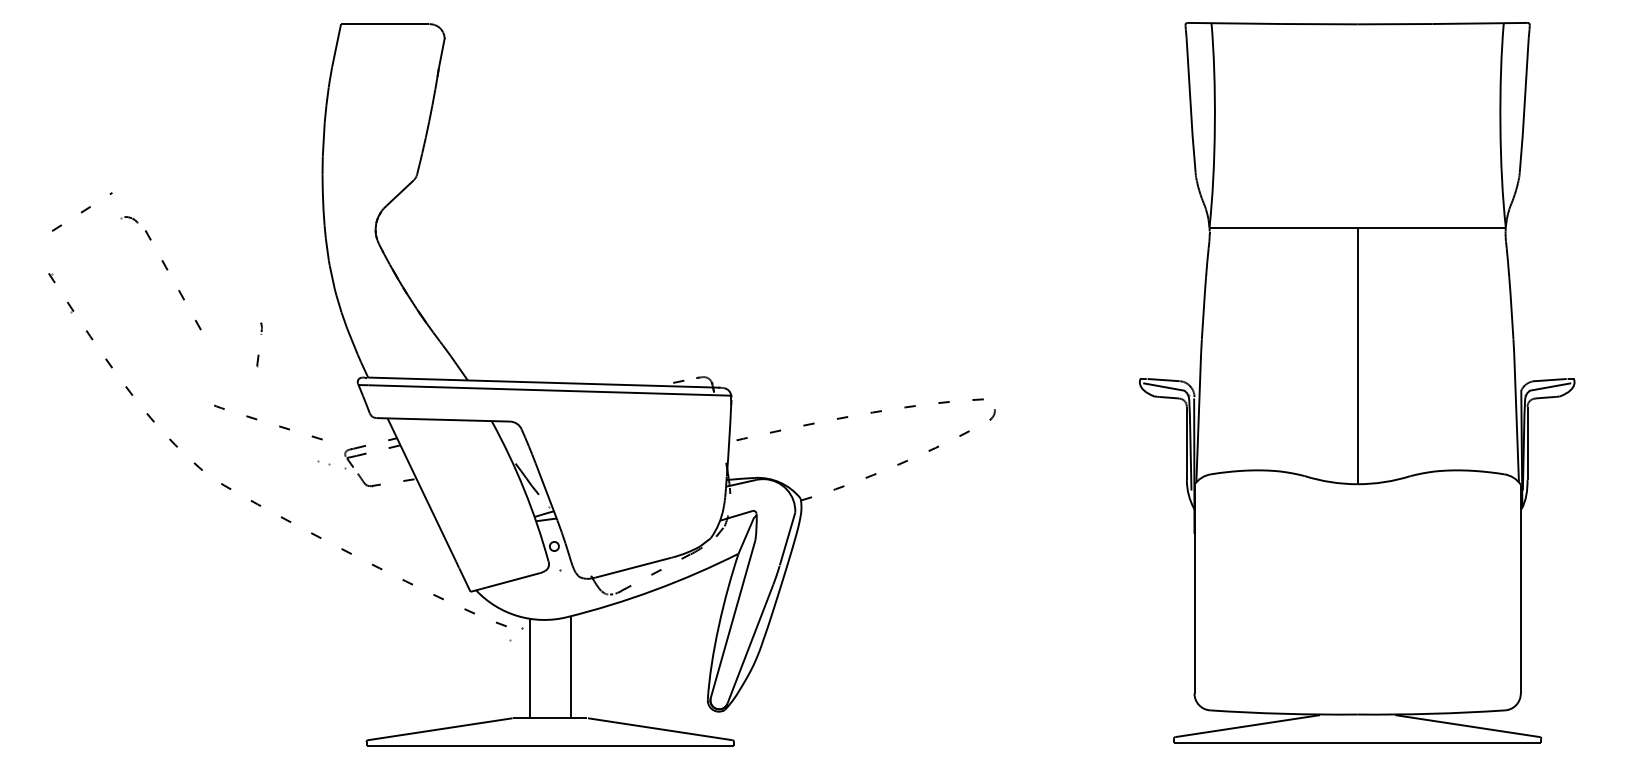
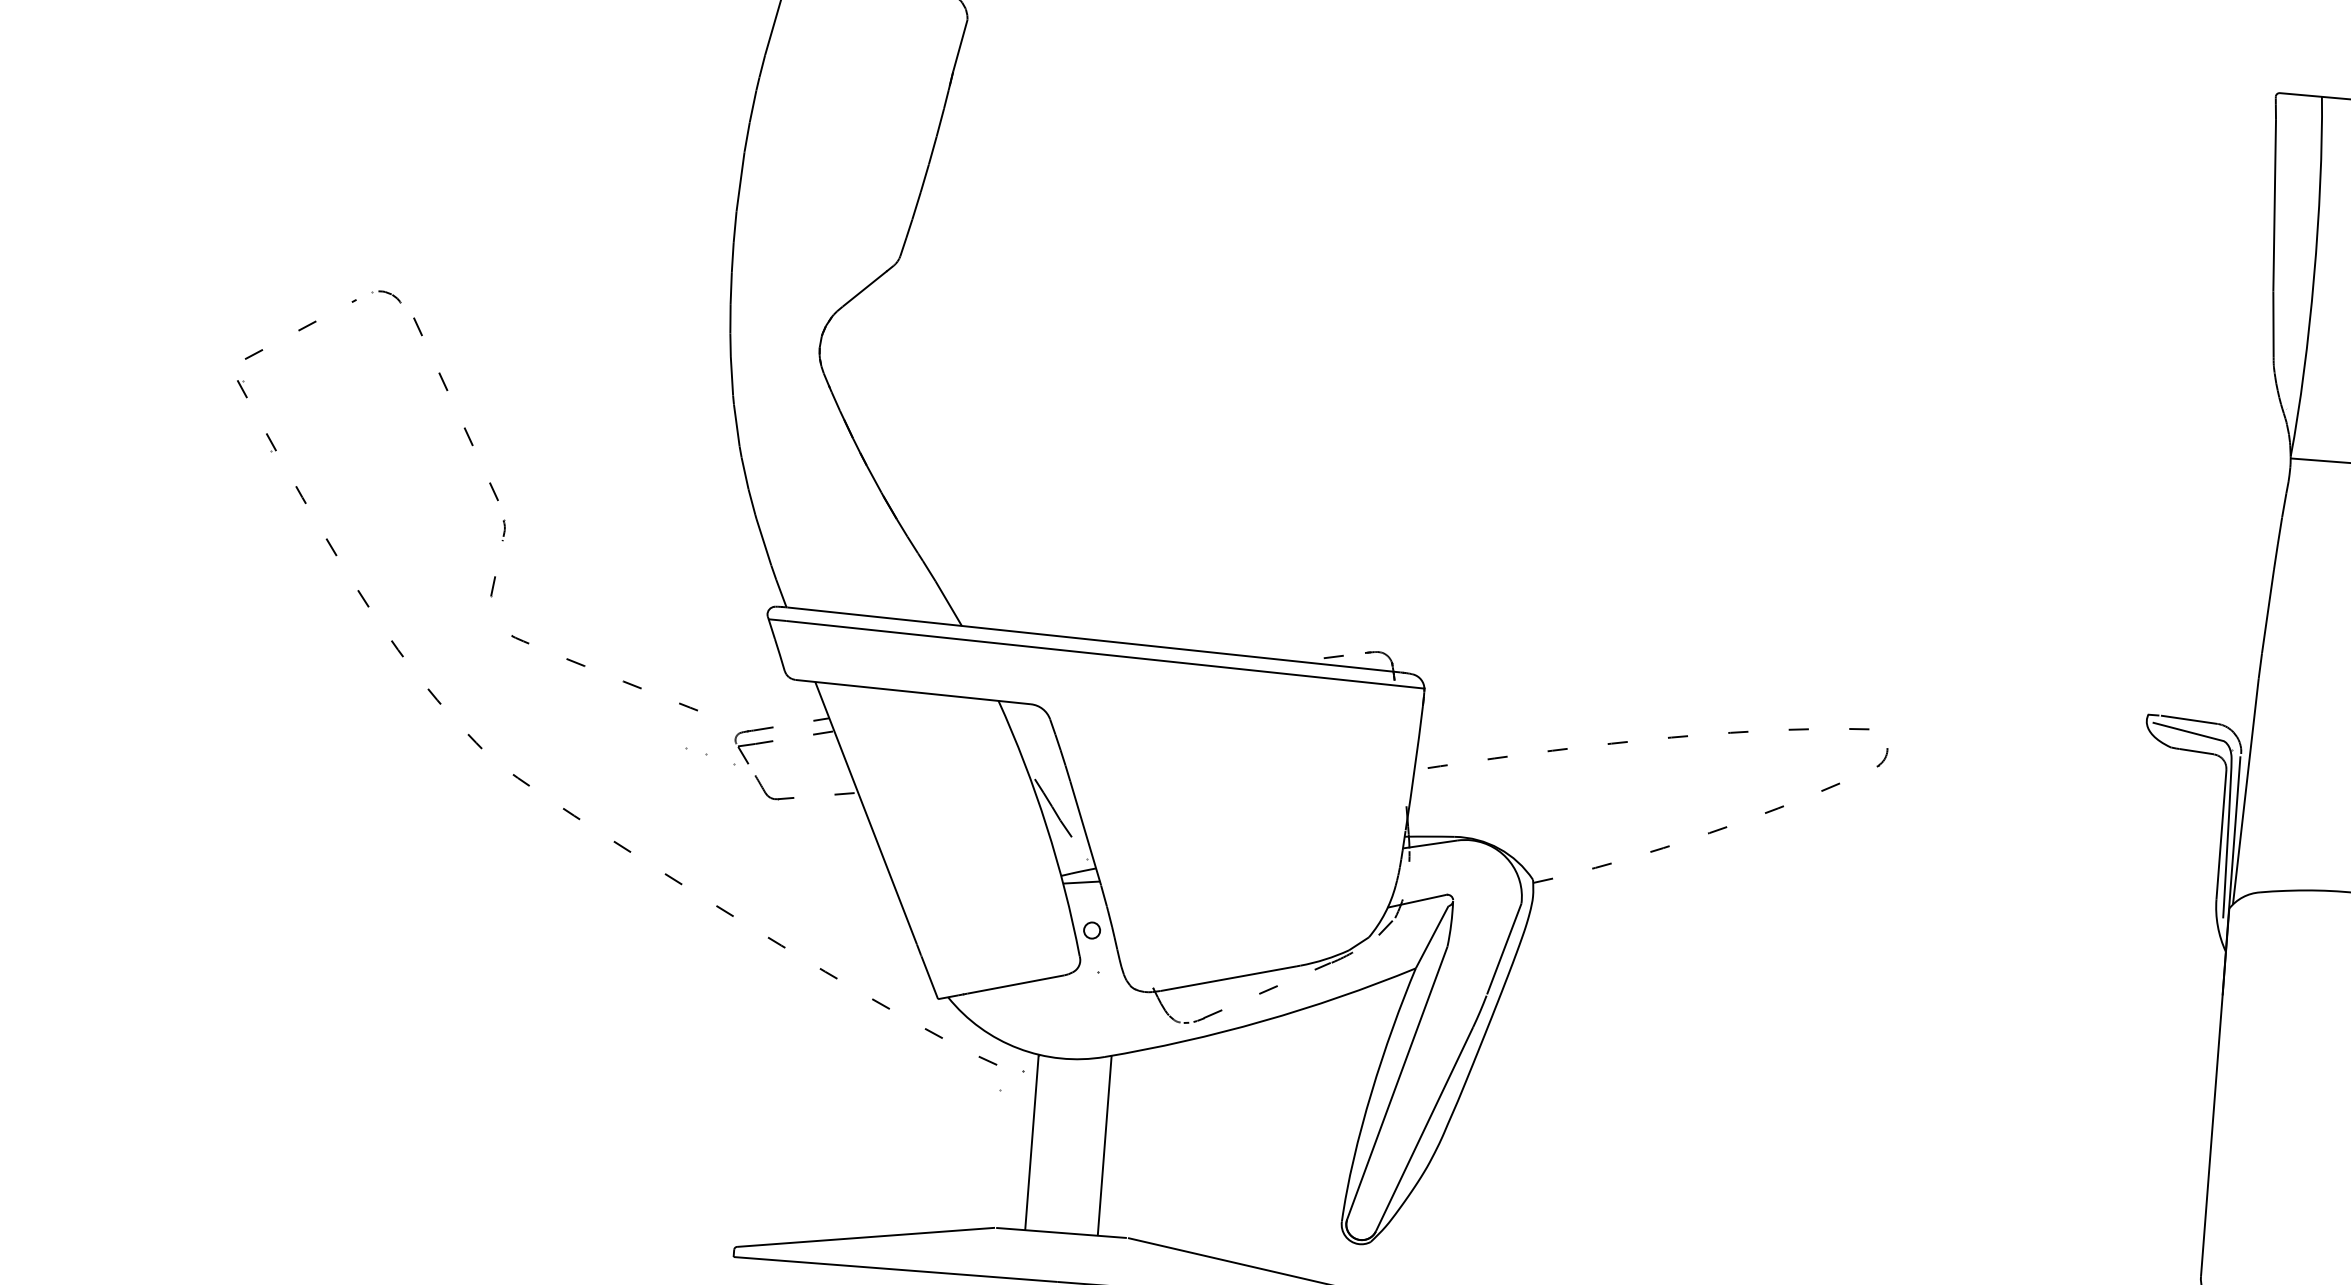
line: (82, 211) -> (301, 328), moved
part: (260, 334) -> (501, 540), moved

